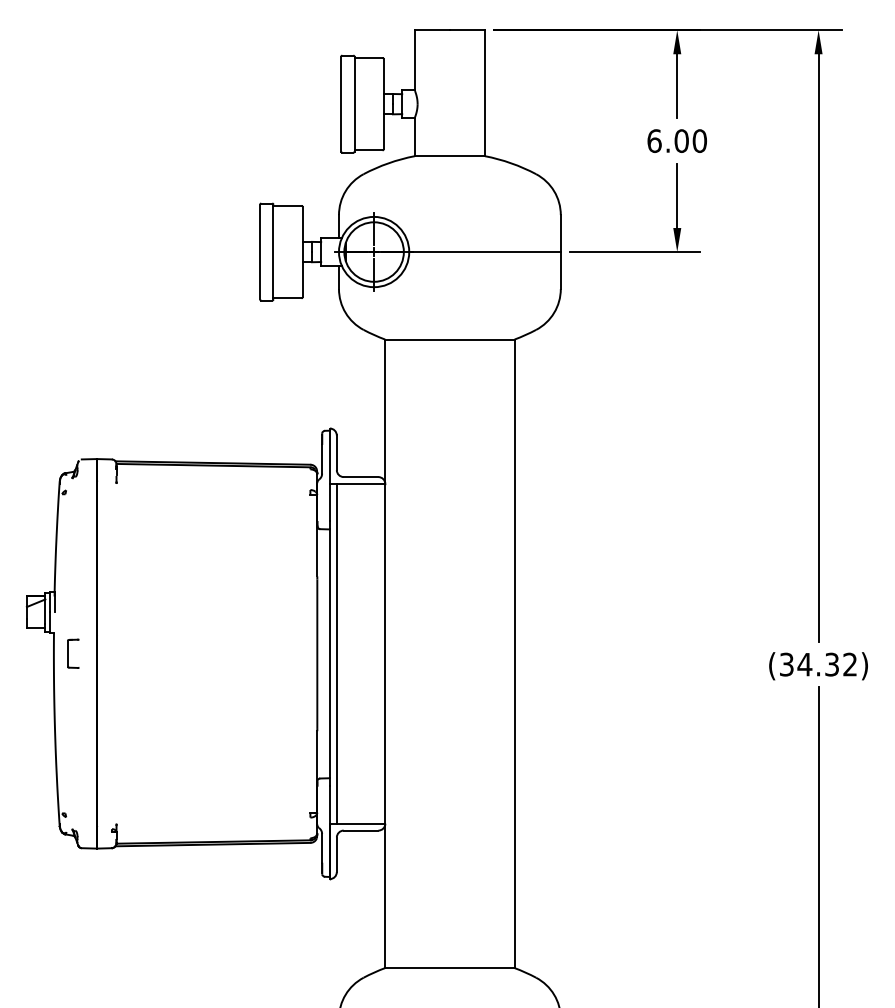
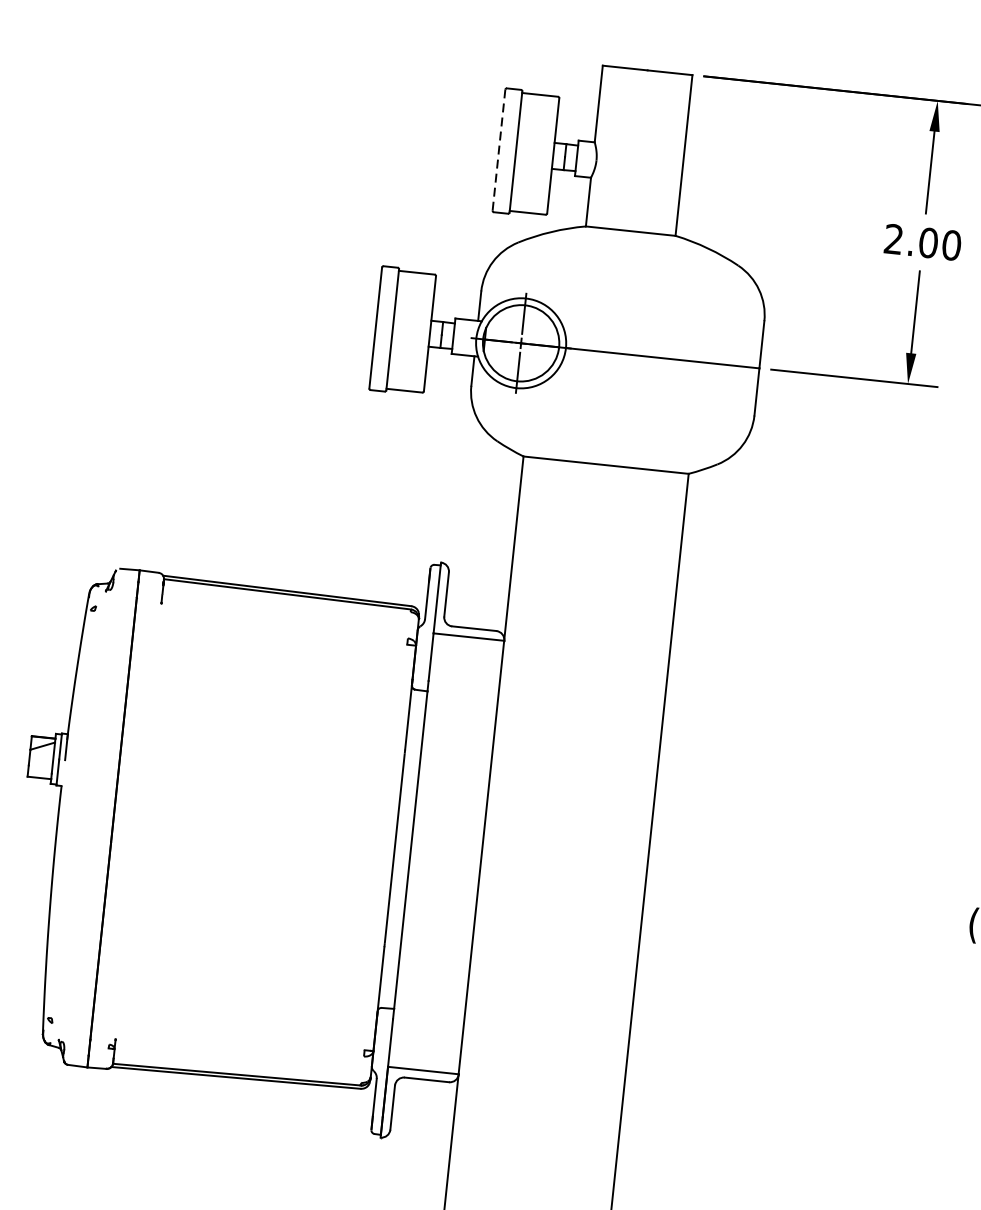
line: (341, 103) -> (499, 149), solid -> dashed
text: (654, 140) -> (893, 238), 6.00 -> 2.00
part: (73, 653) -> (83, 815), removed
line: (336, 653) -> (419, 850), removed

